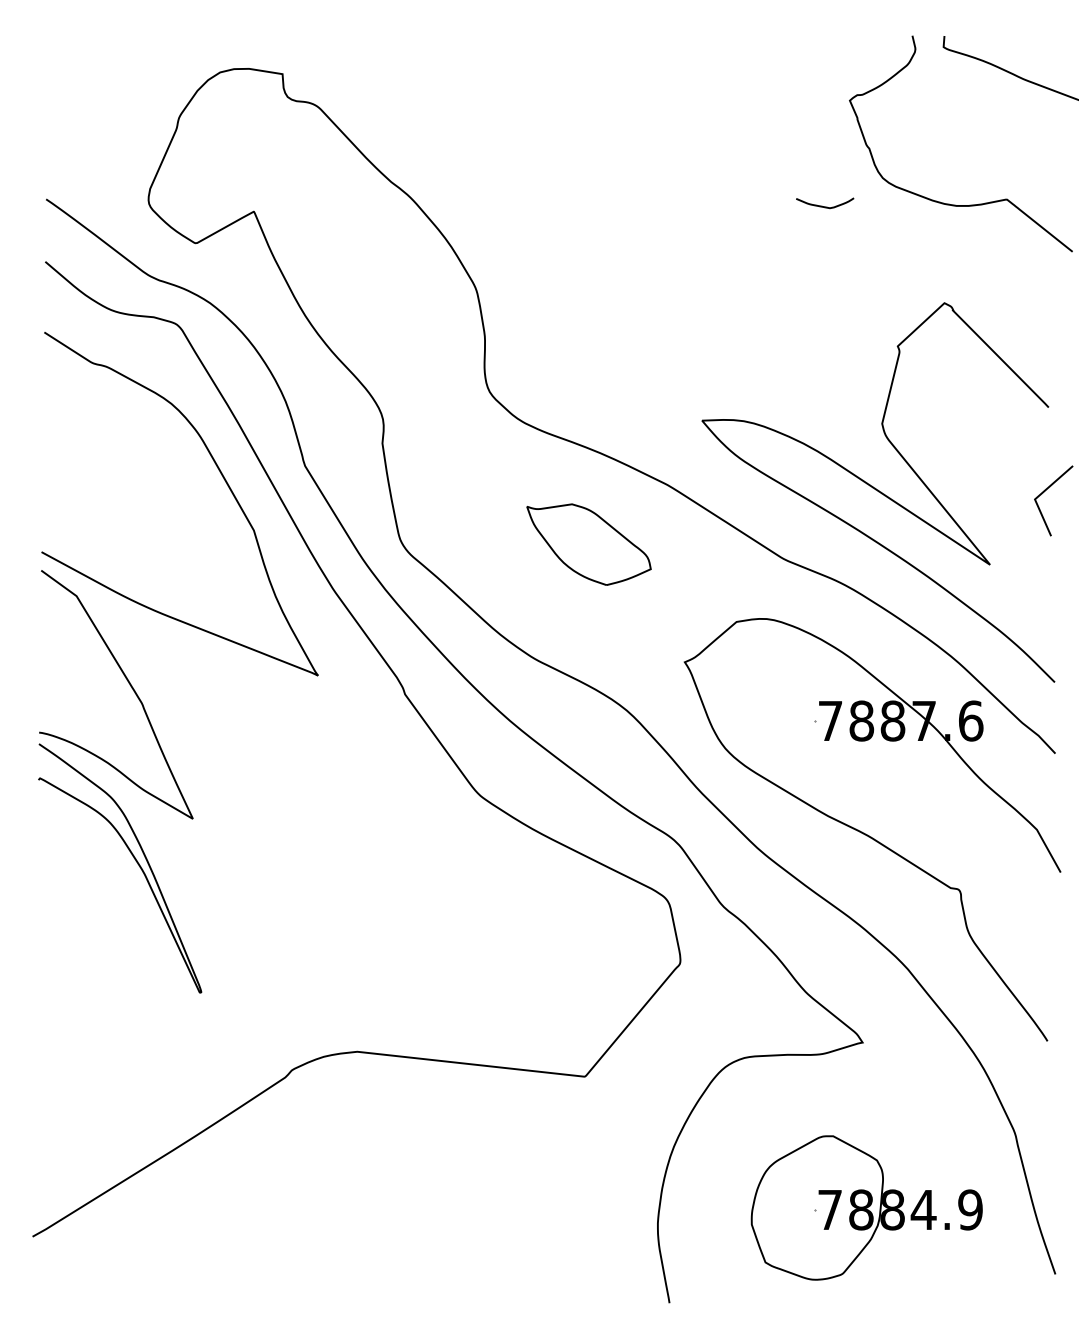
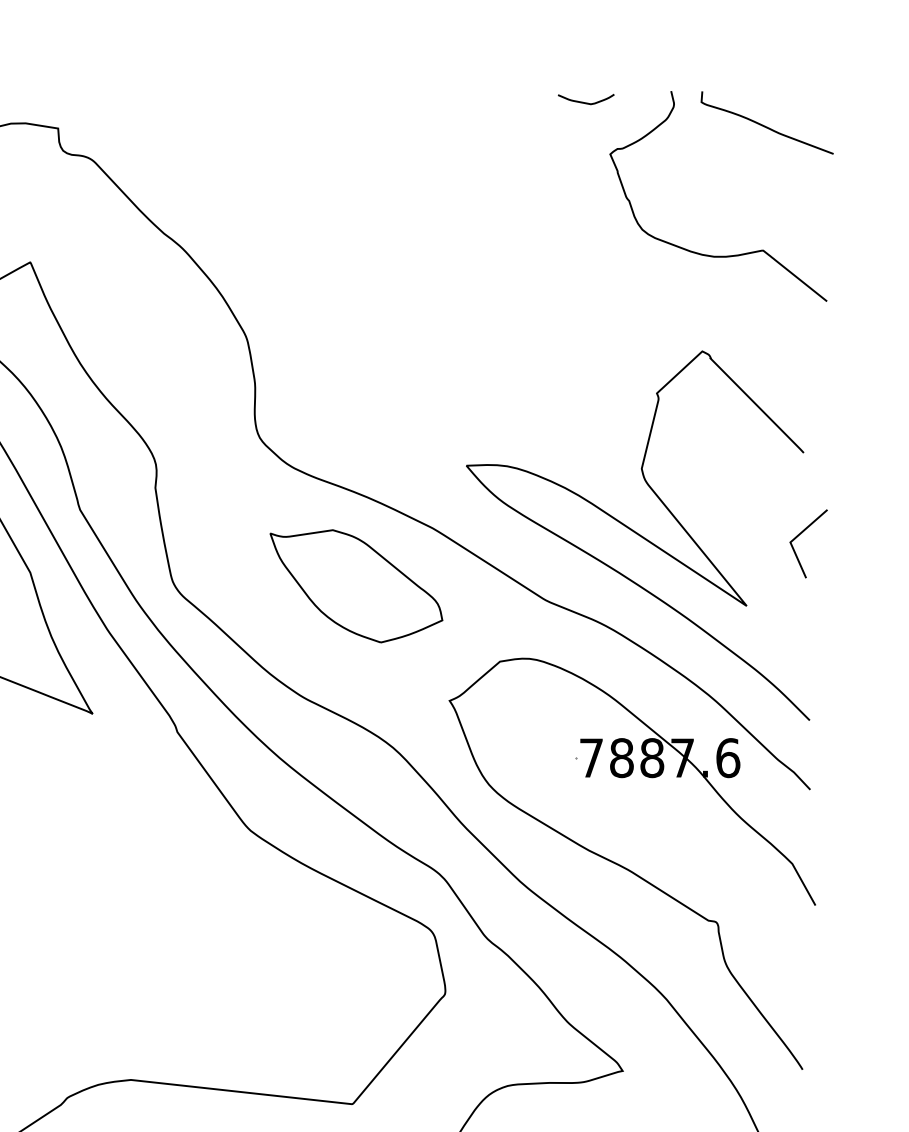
curve: (825, 206) -> (586, 102), moved
part: (588, 544) -> (355, 586), size x1.43

